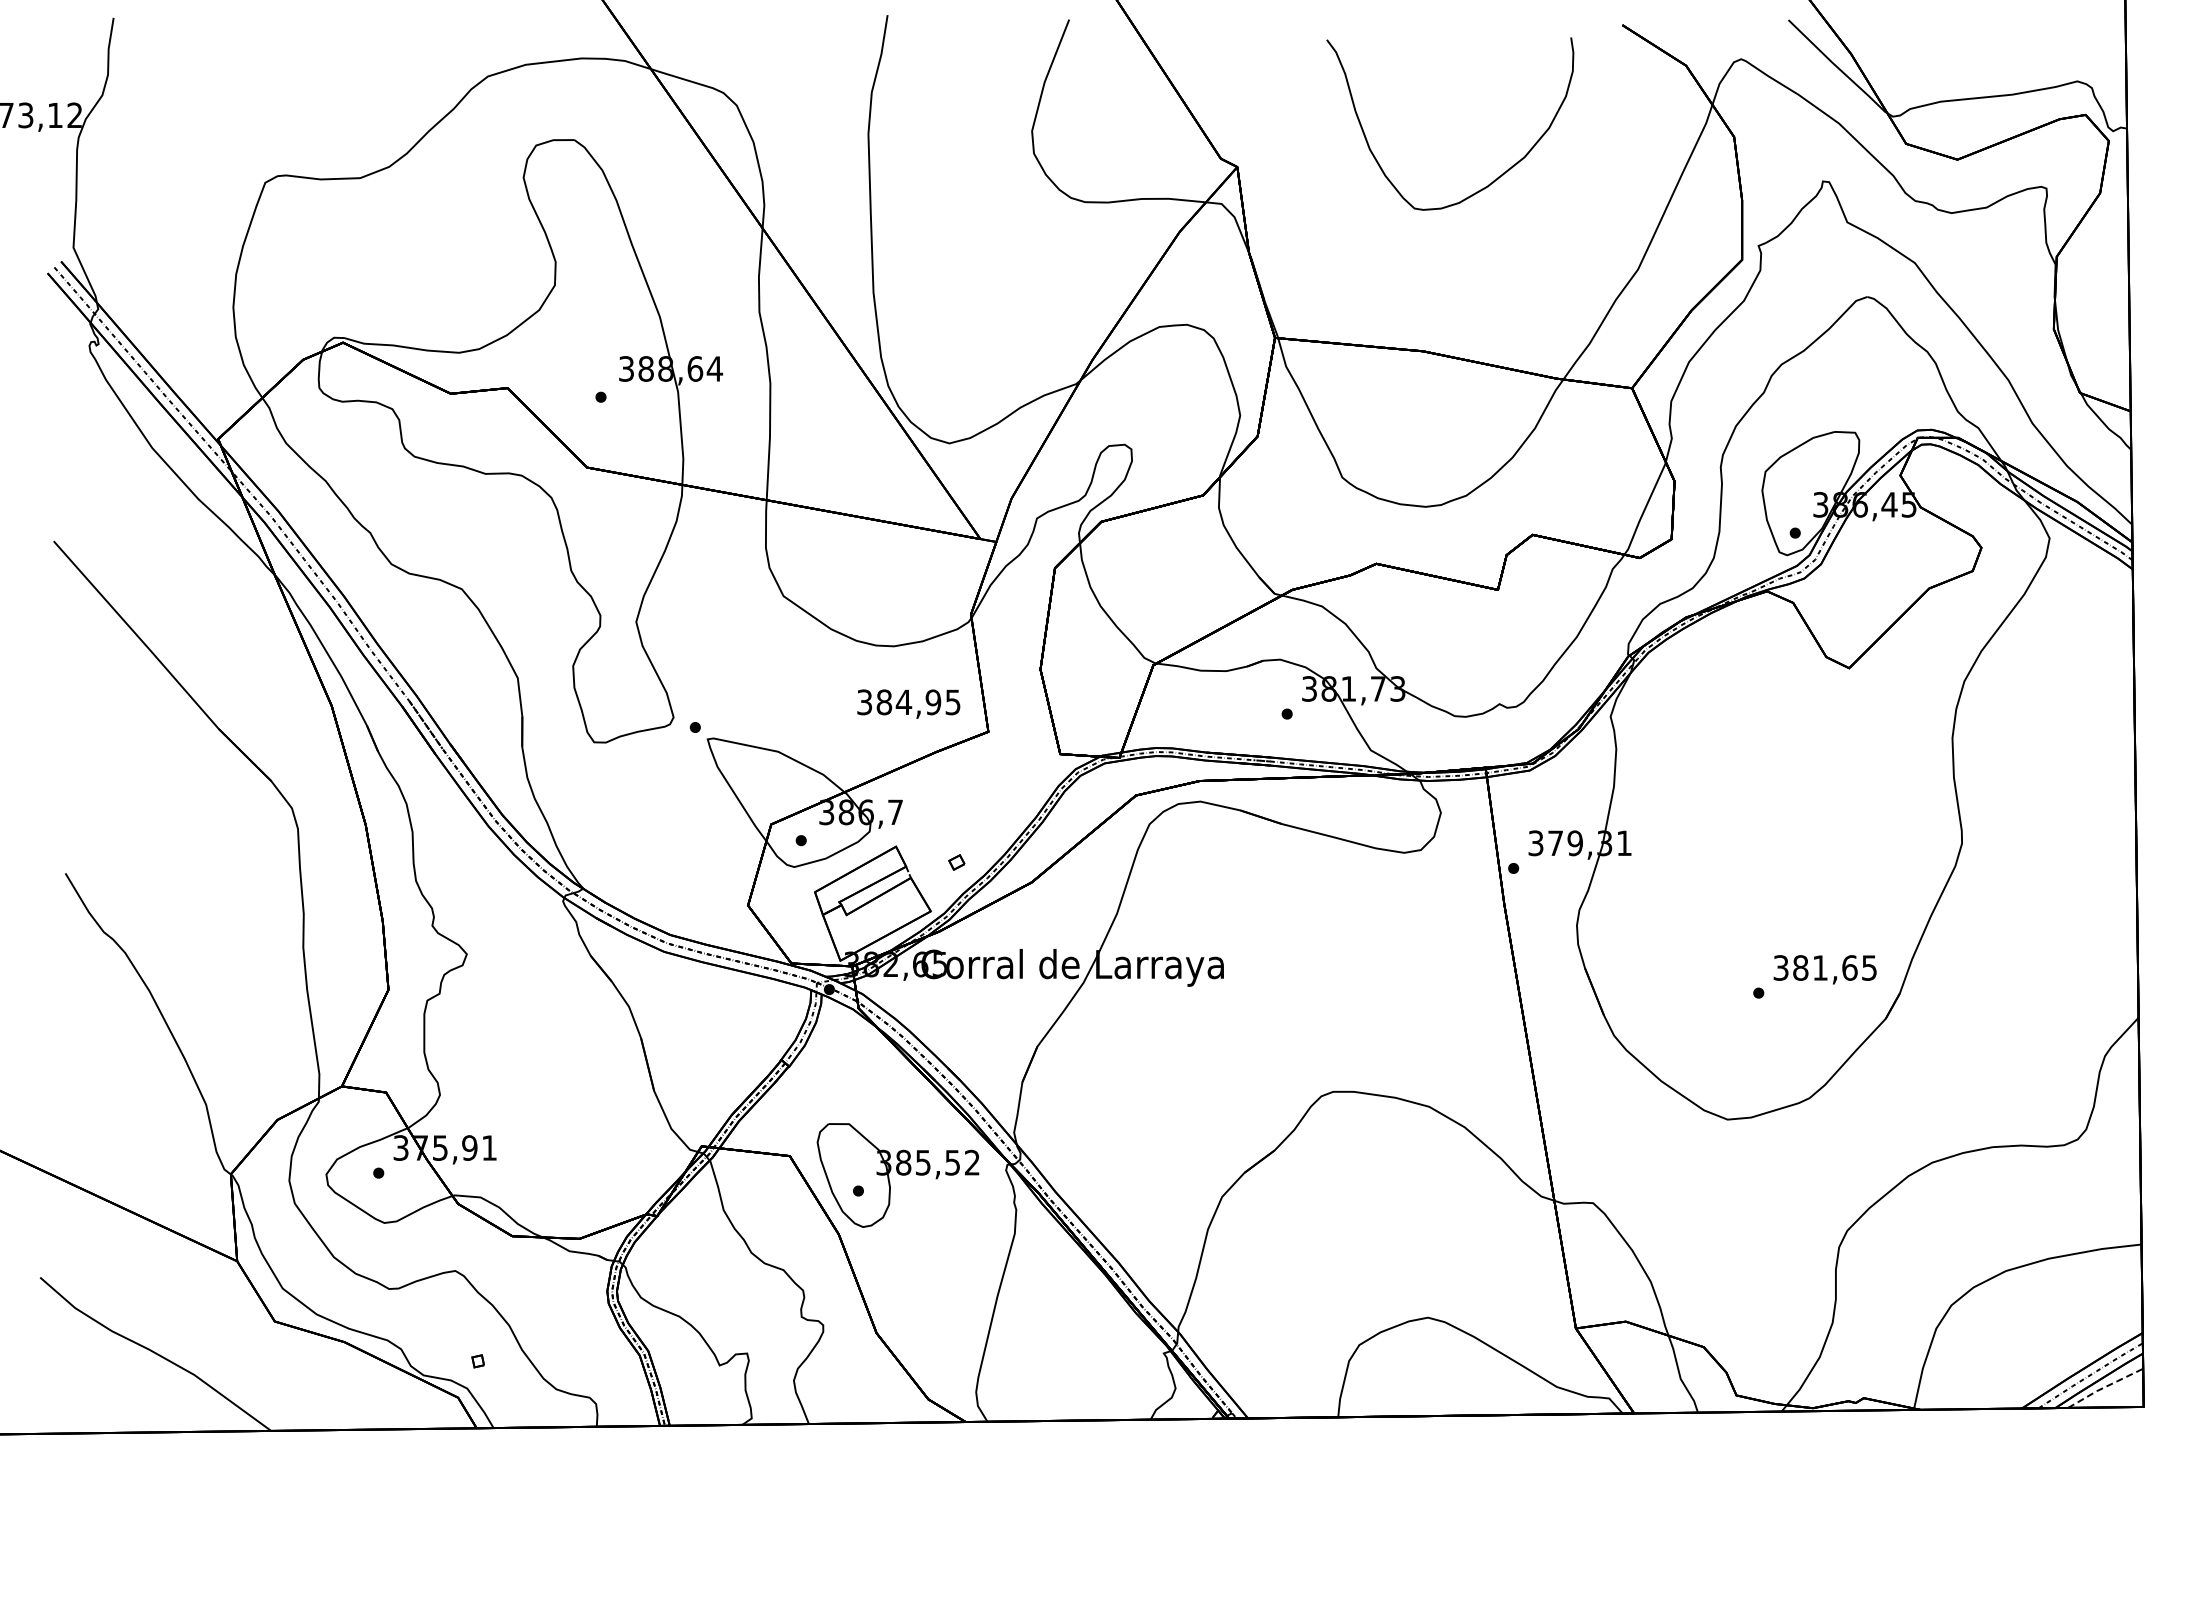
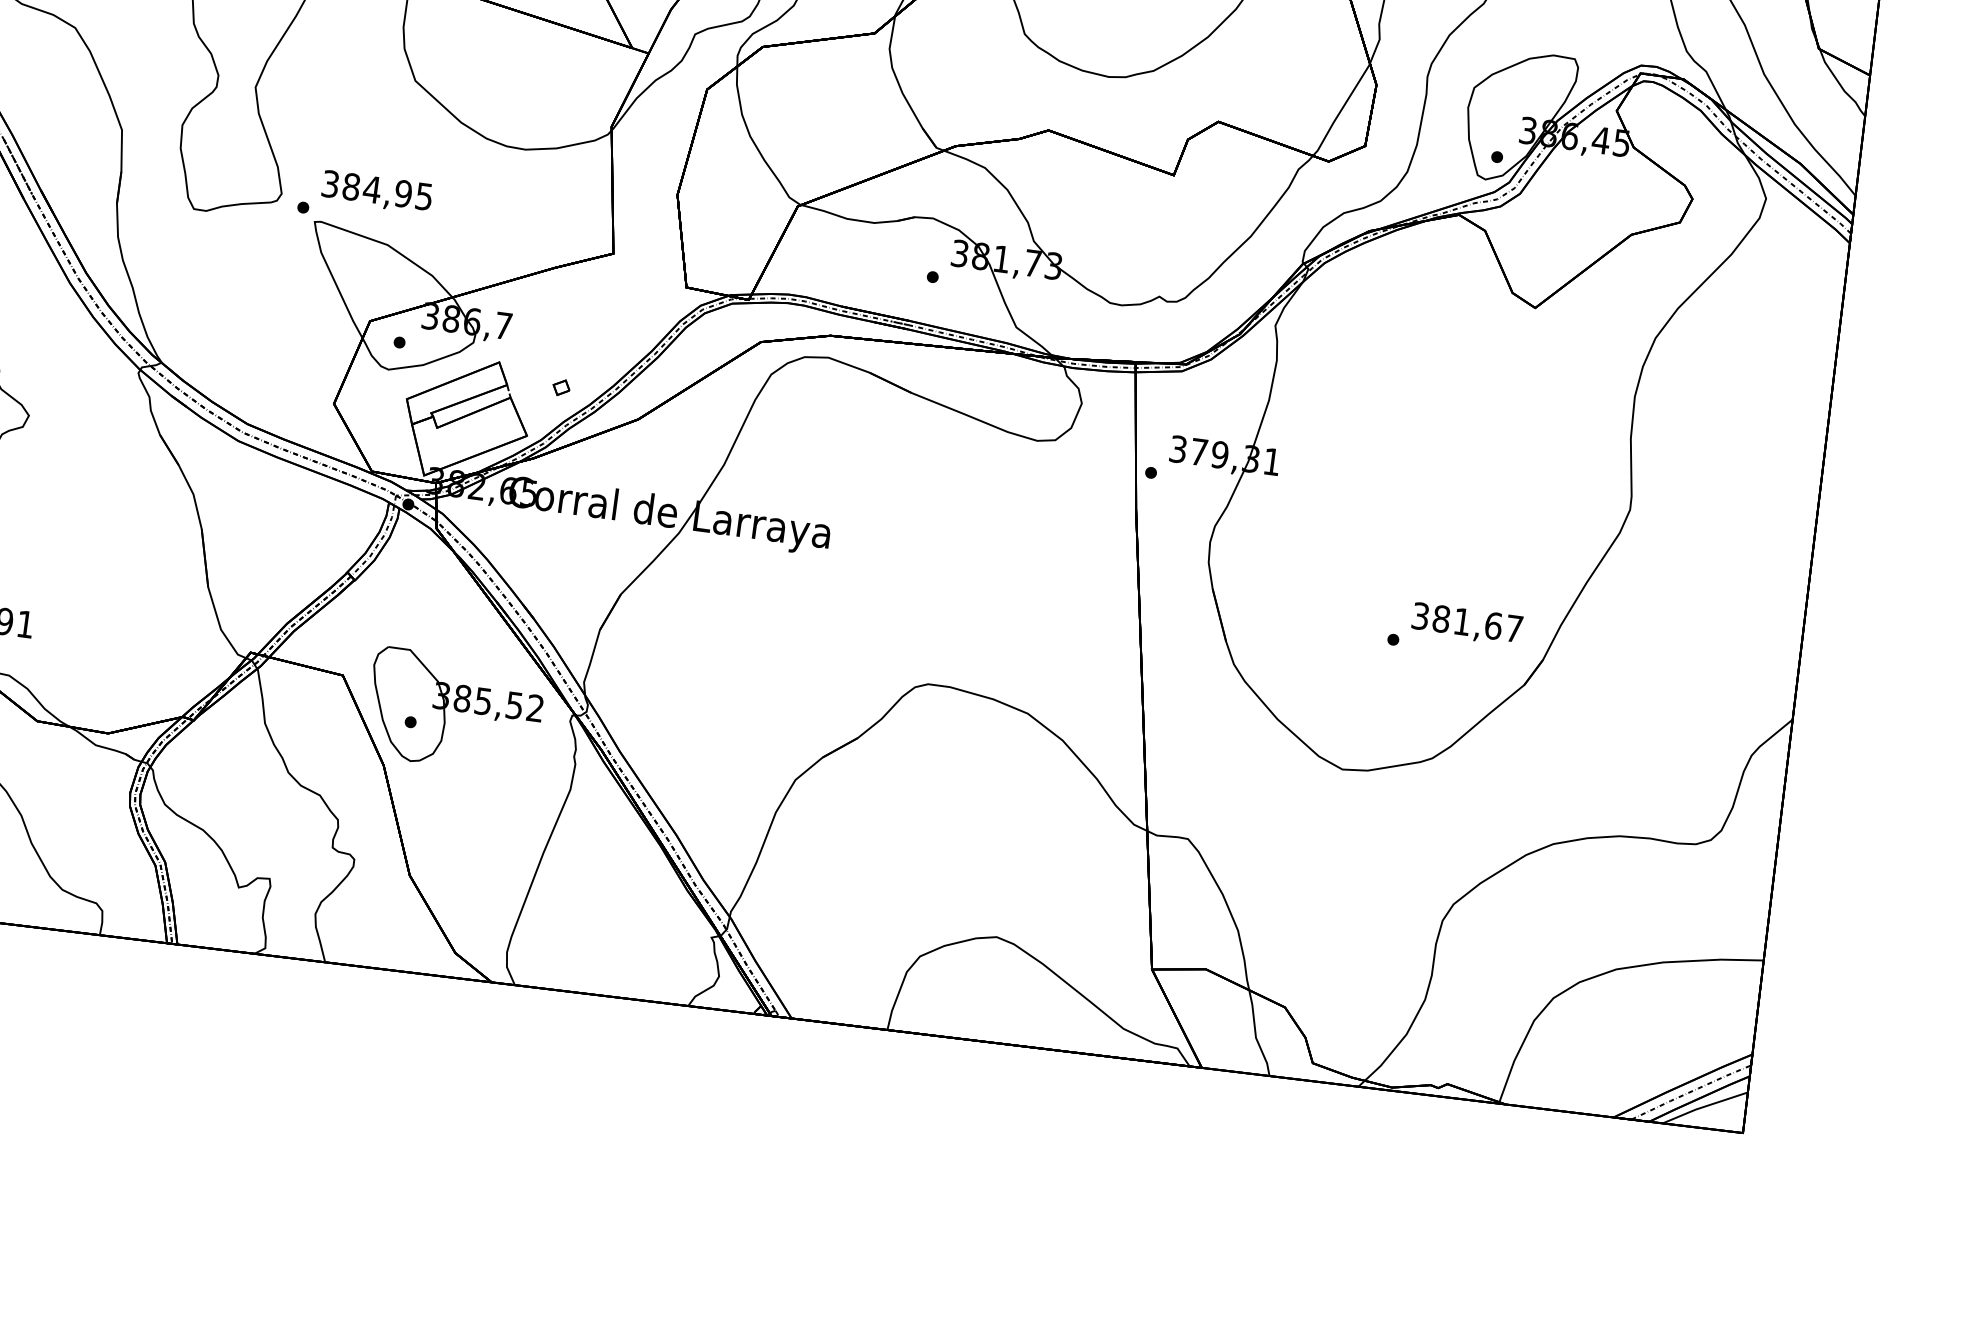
text: (908, 703) -> (376, 191), moved
text: (1869, 967) -> (1514, 628), 381,65 -> 381,67
line: (2104, 1387) -> (1704, 1106), dashed -> solid

